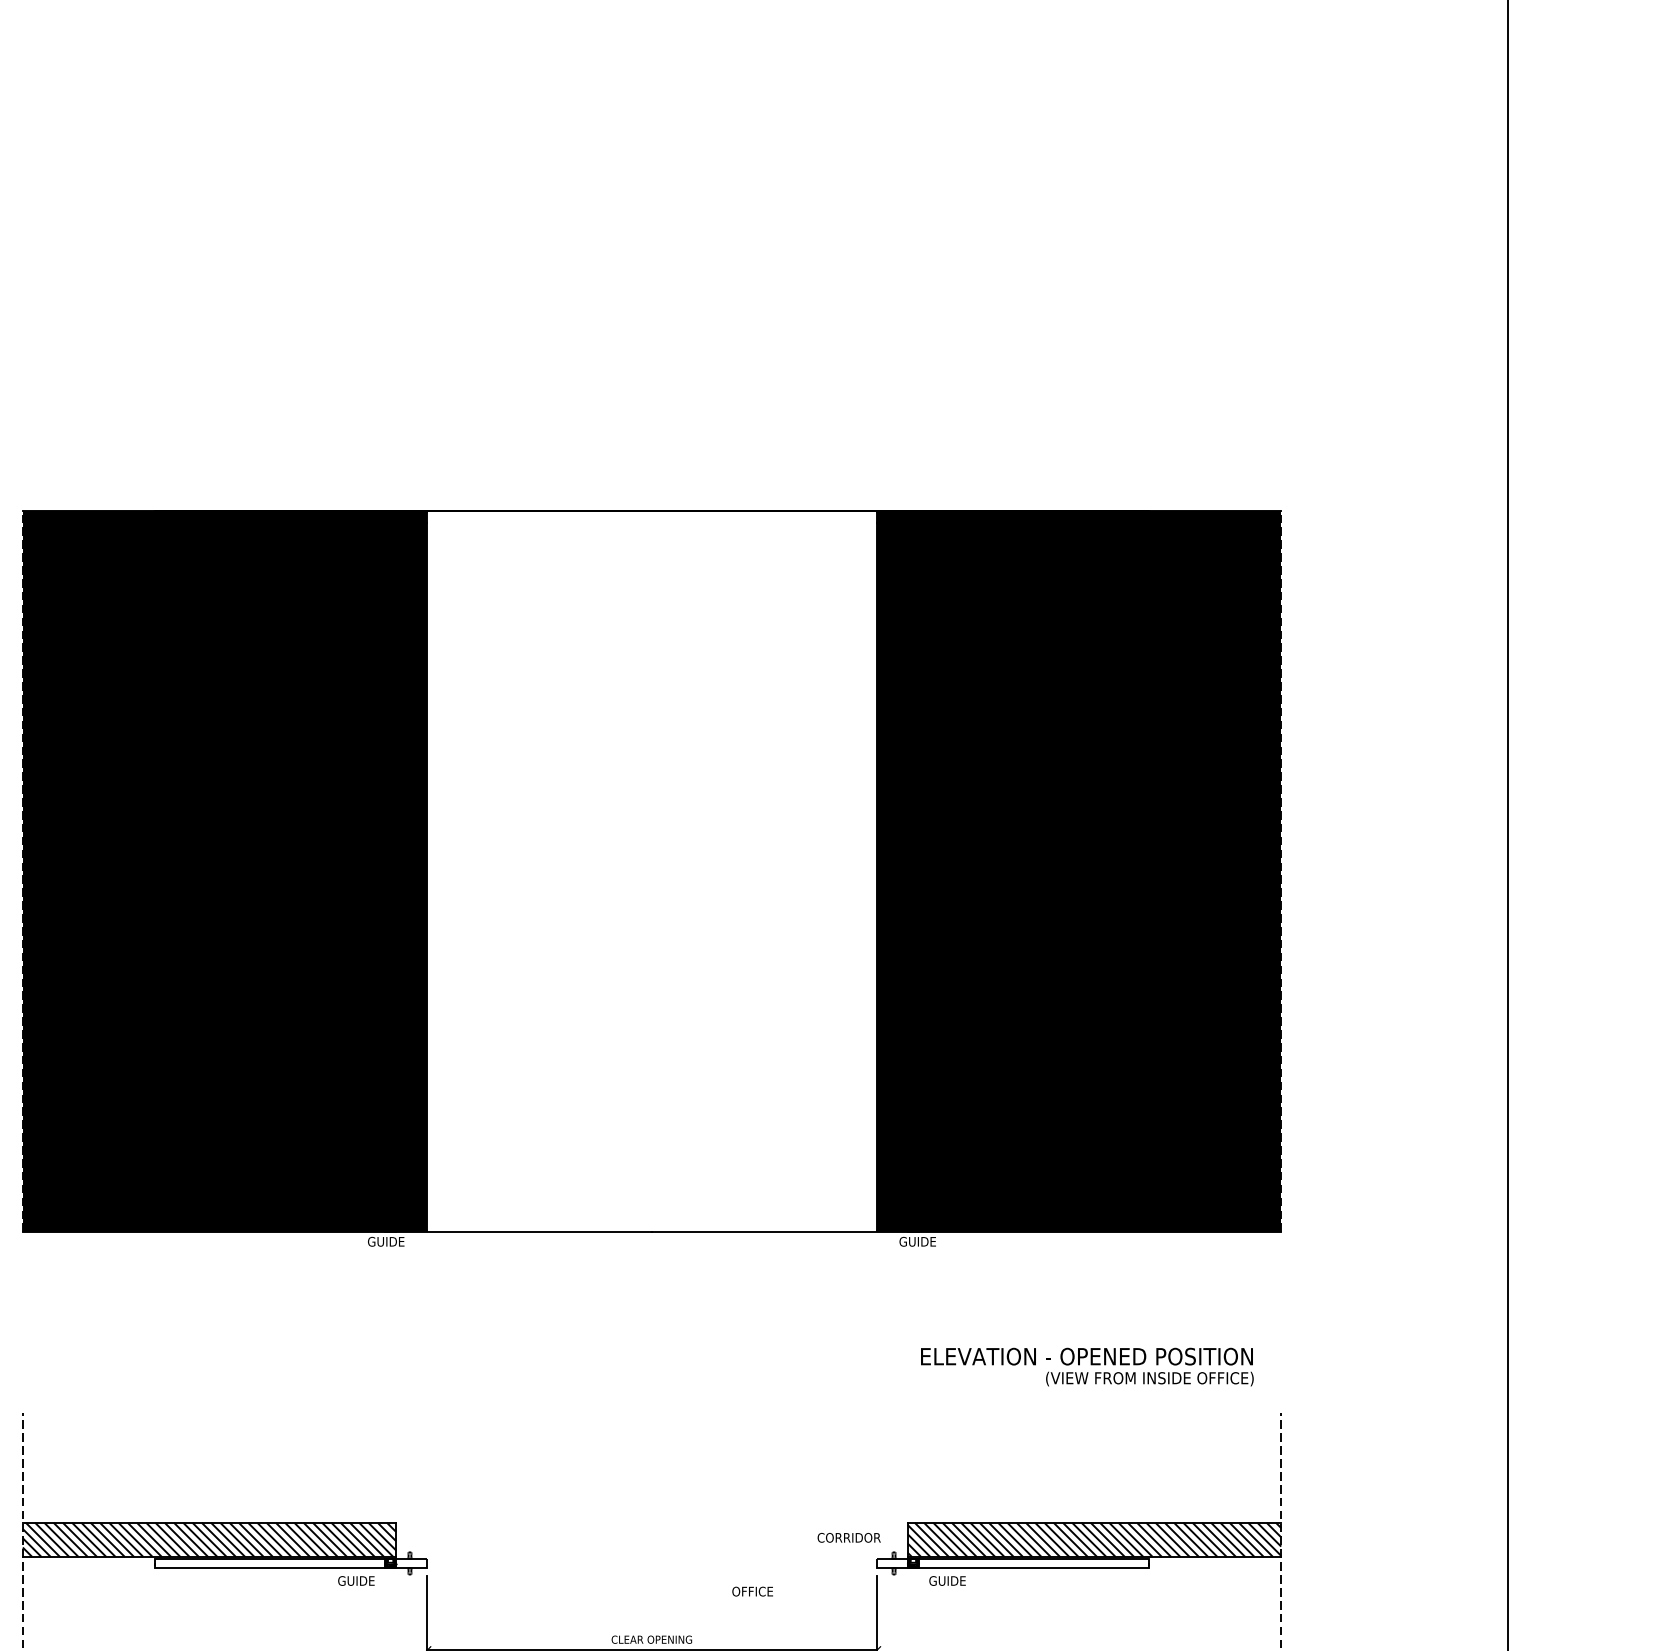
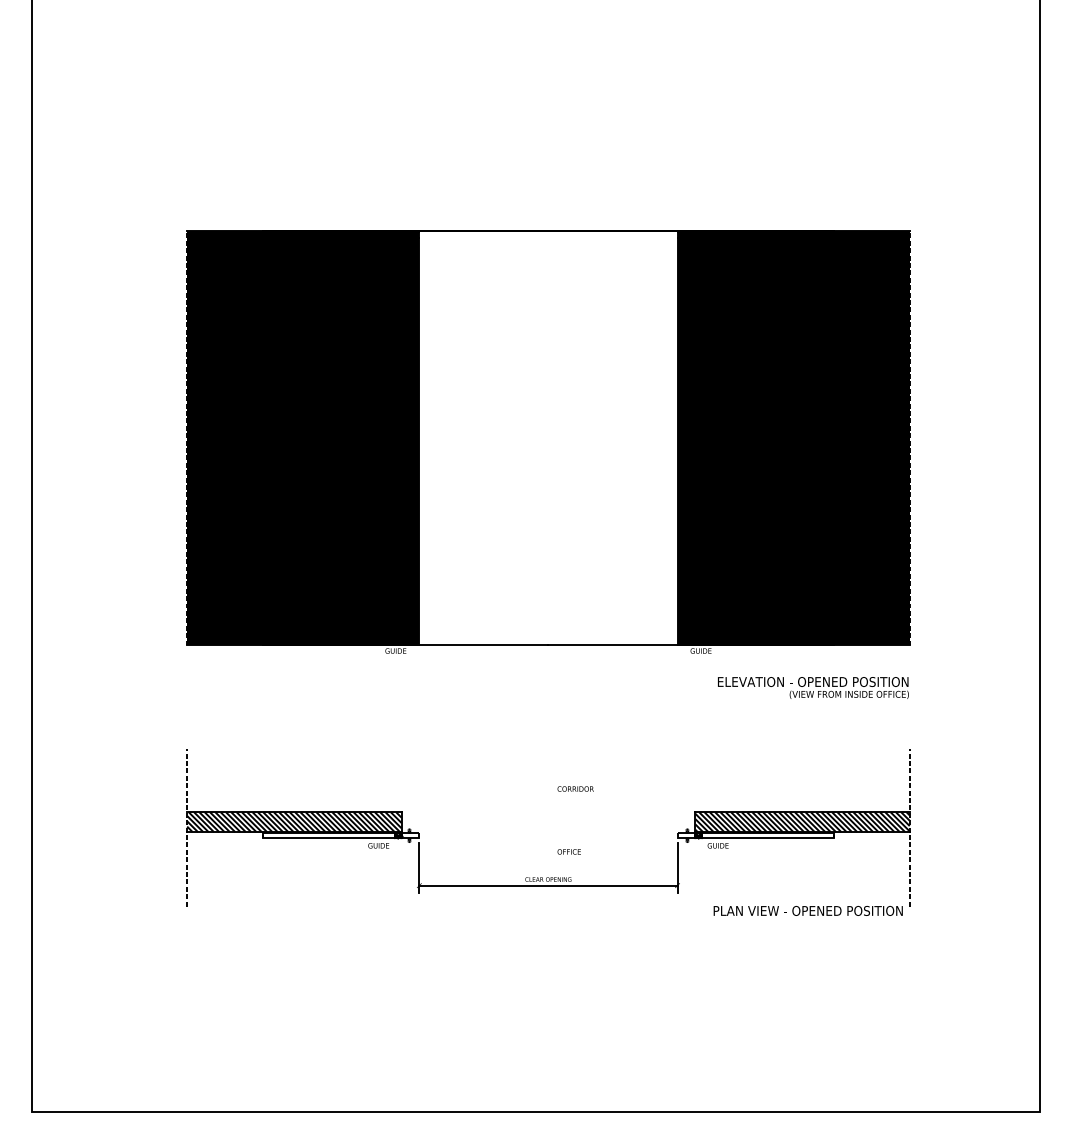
text: (1087, 1366) -> (813, 687), moved
text: (848, 1536) -> (575, 788), moved
text: (751, 1590) -> (568, 851), moved

